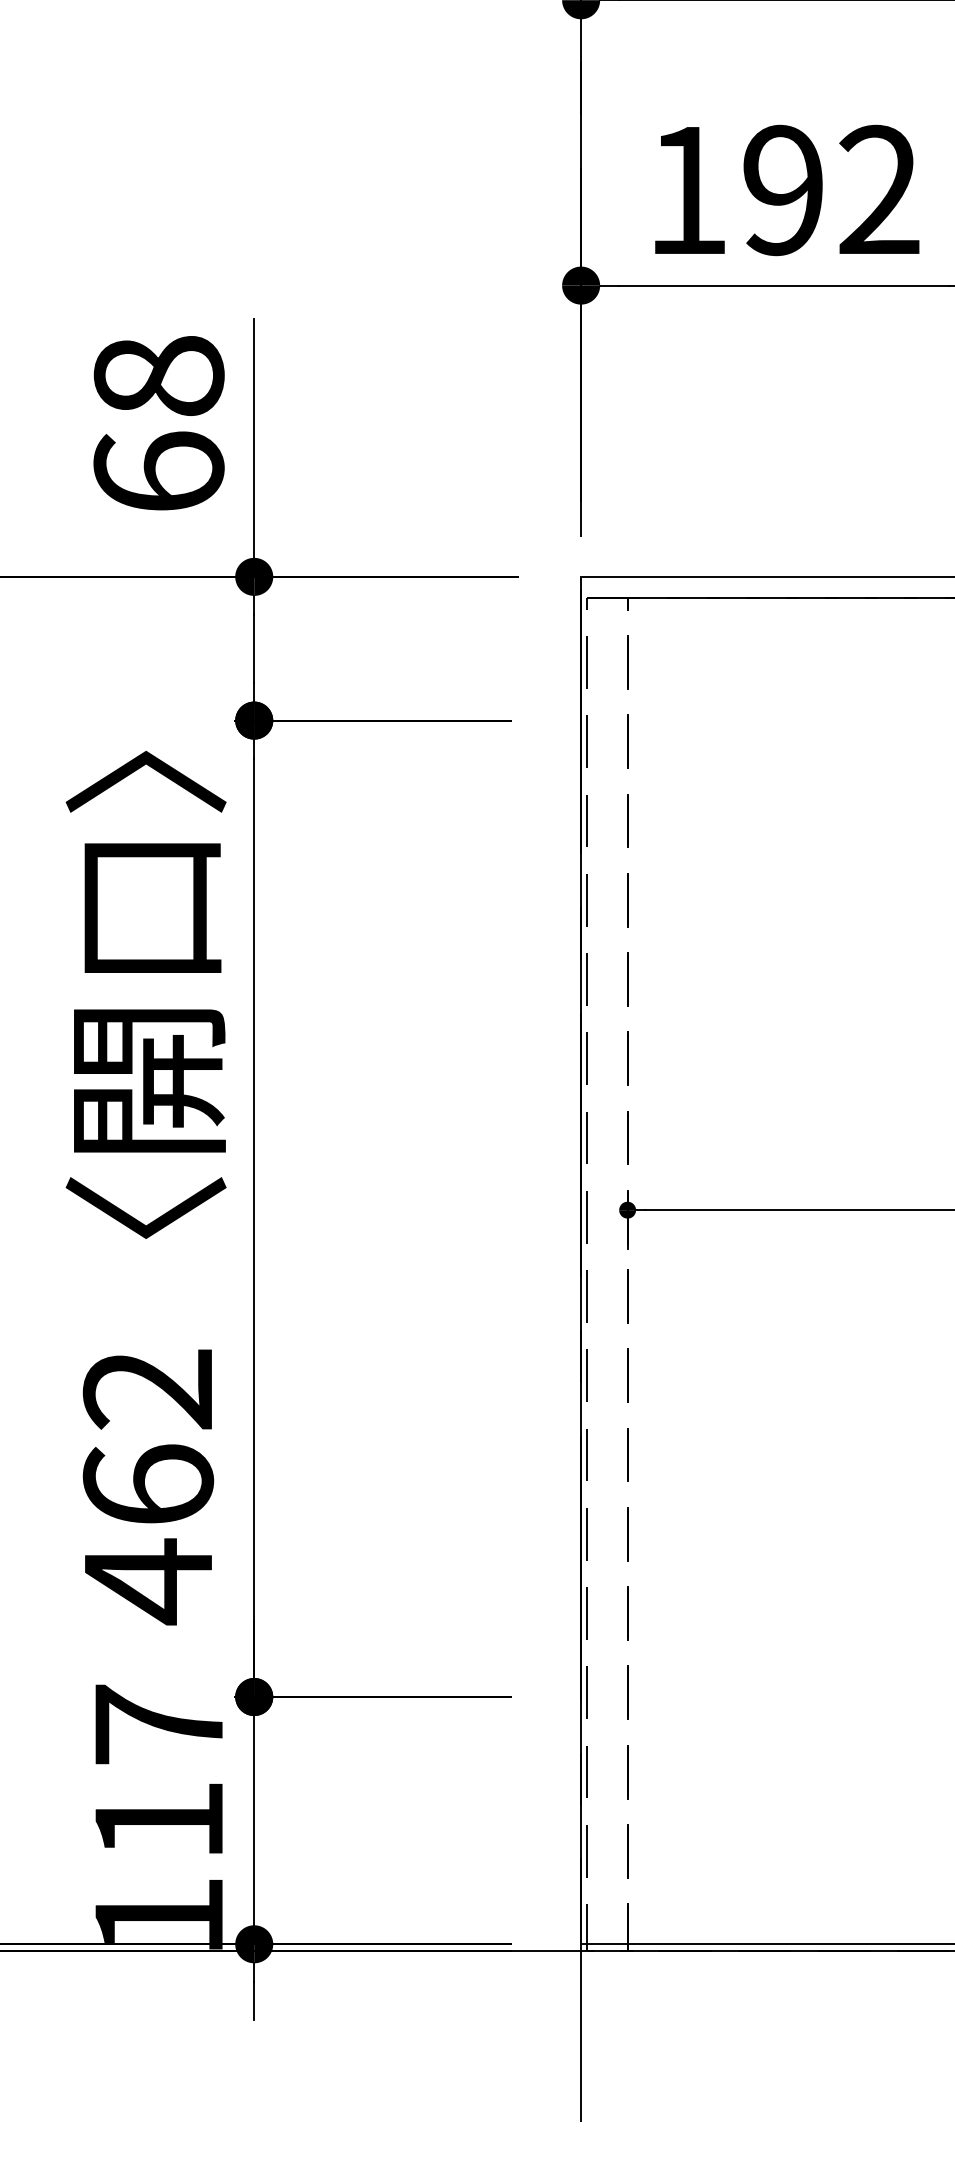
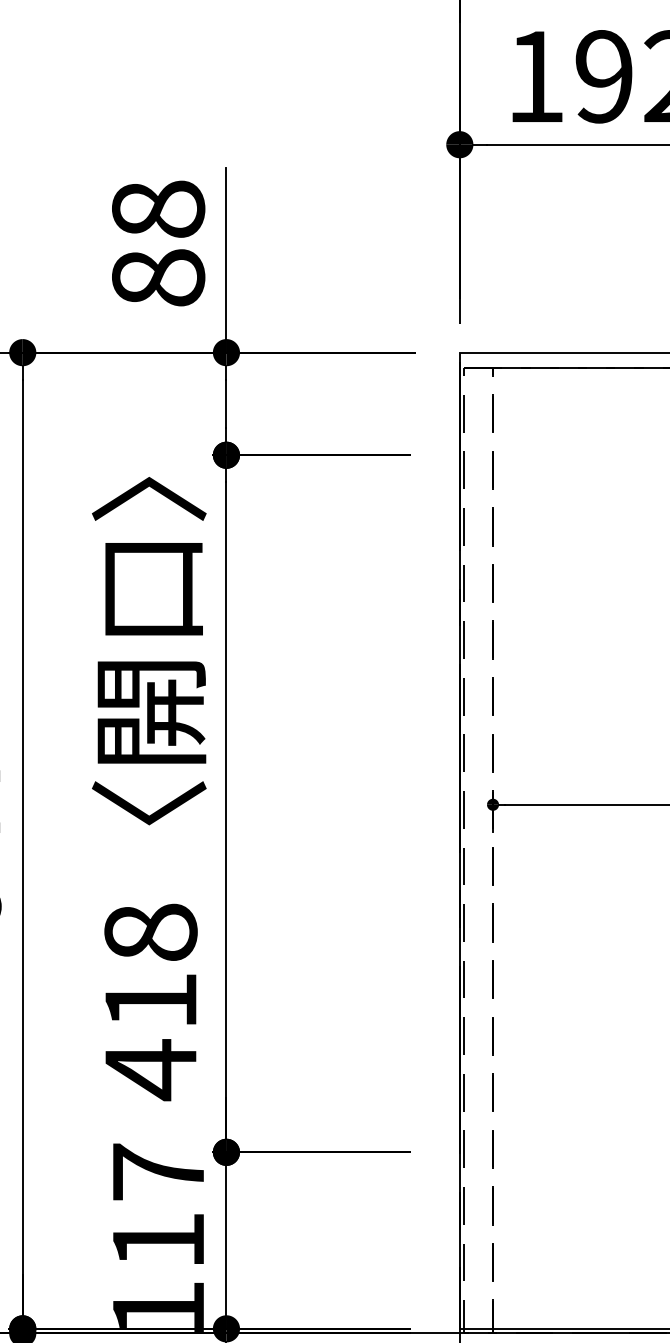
text: (158, 471) -> (158, 277), 68 -> 88
text: (148, 1436) -> (150, 966), 462 -> 418

